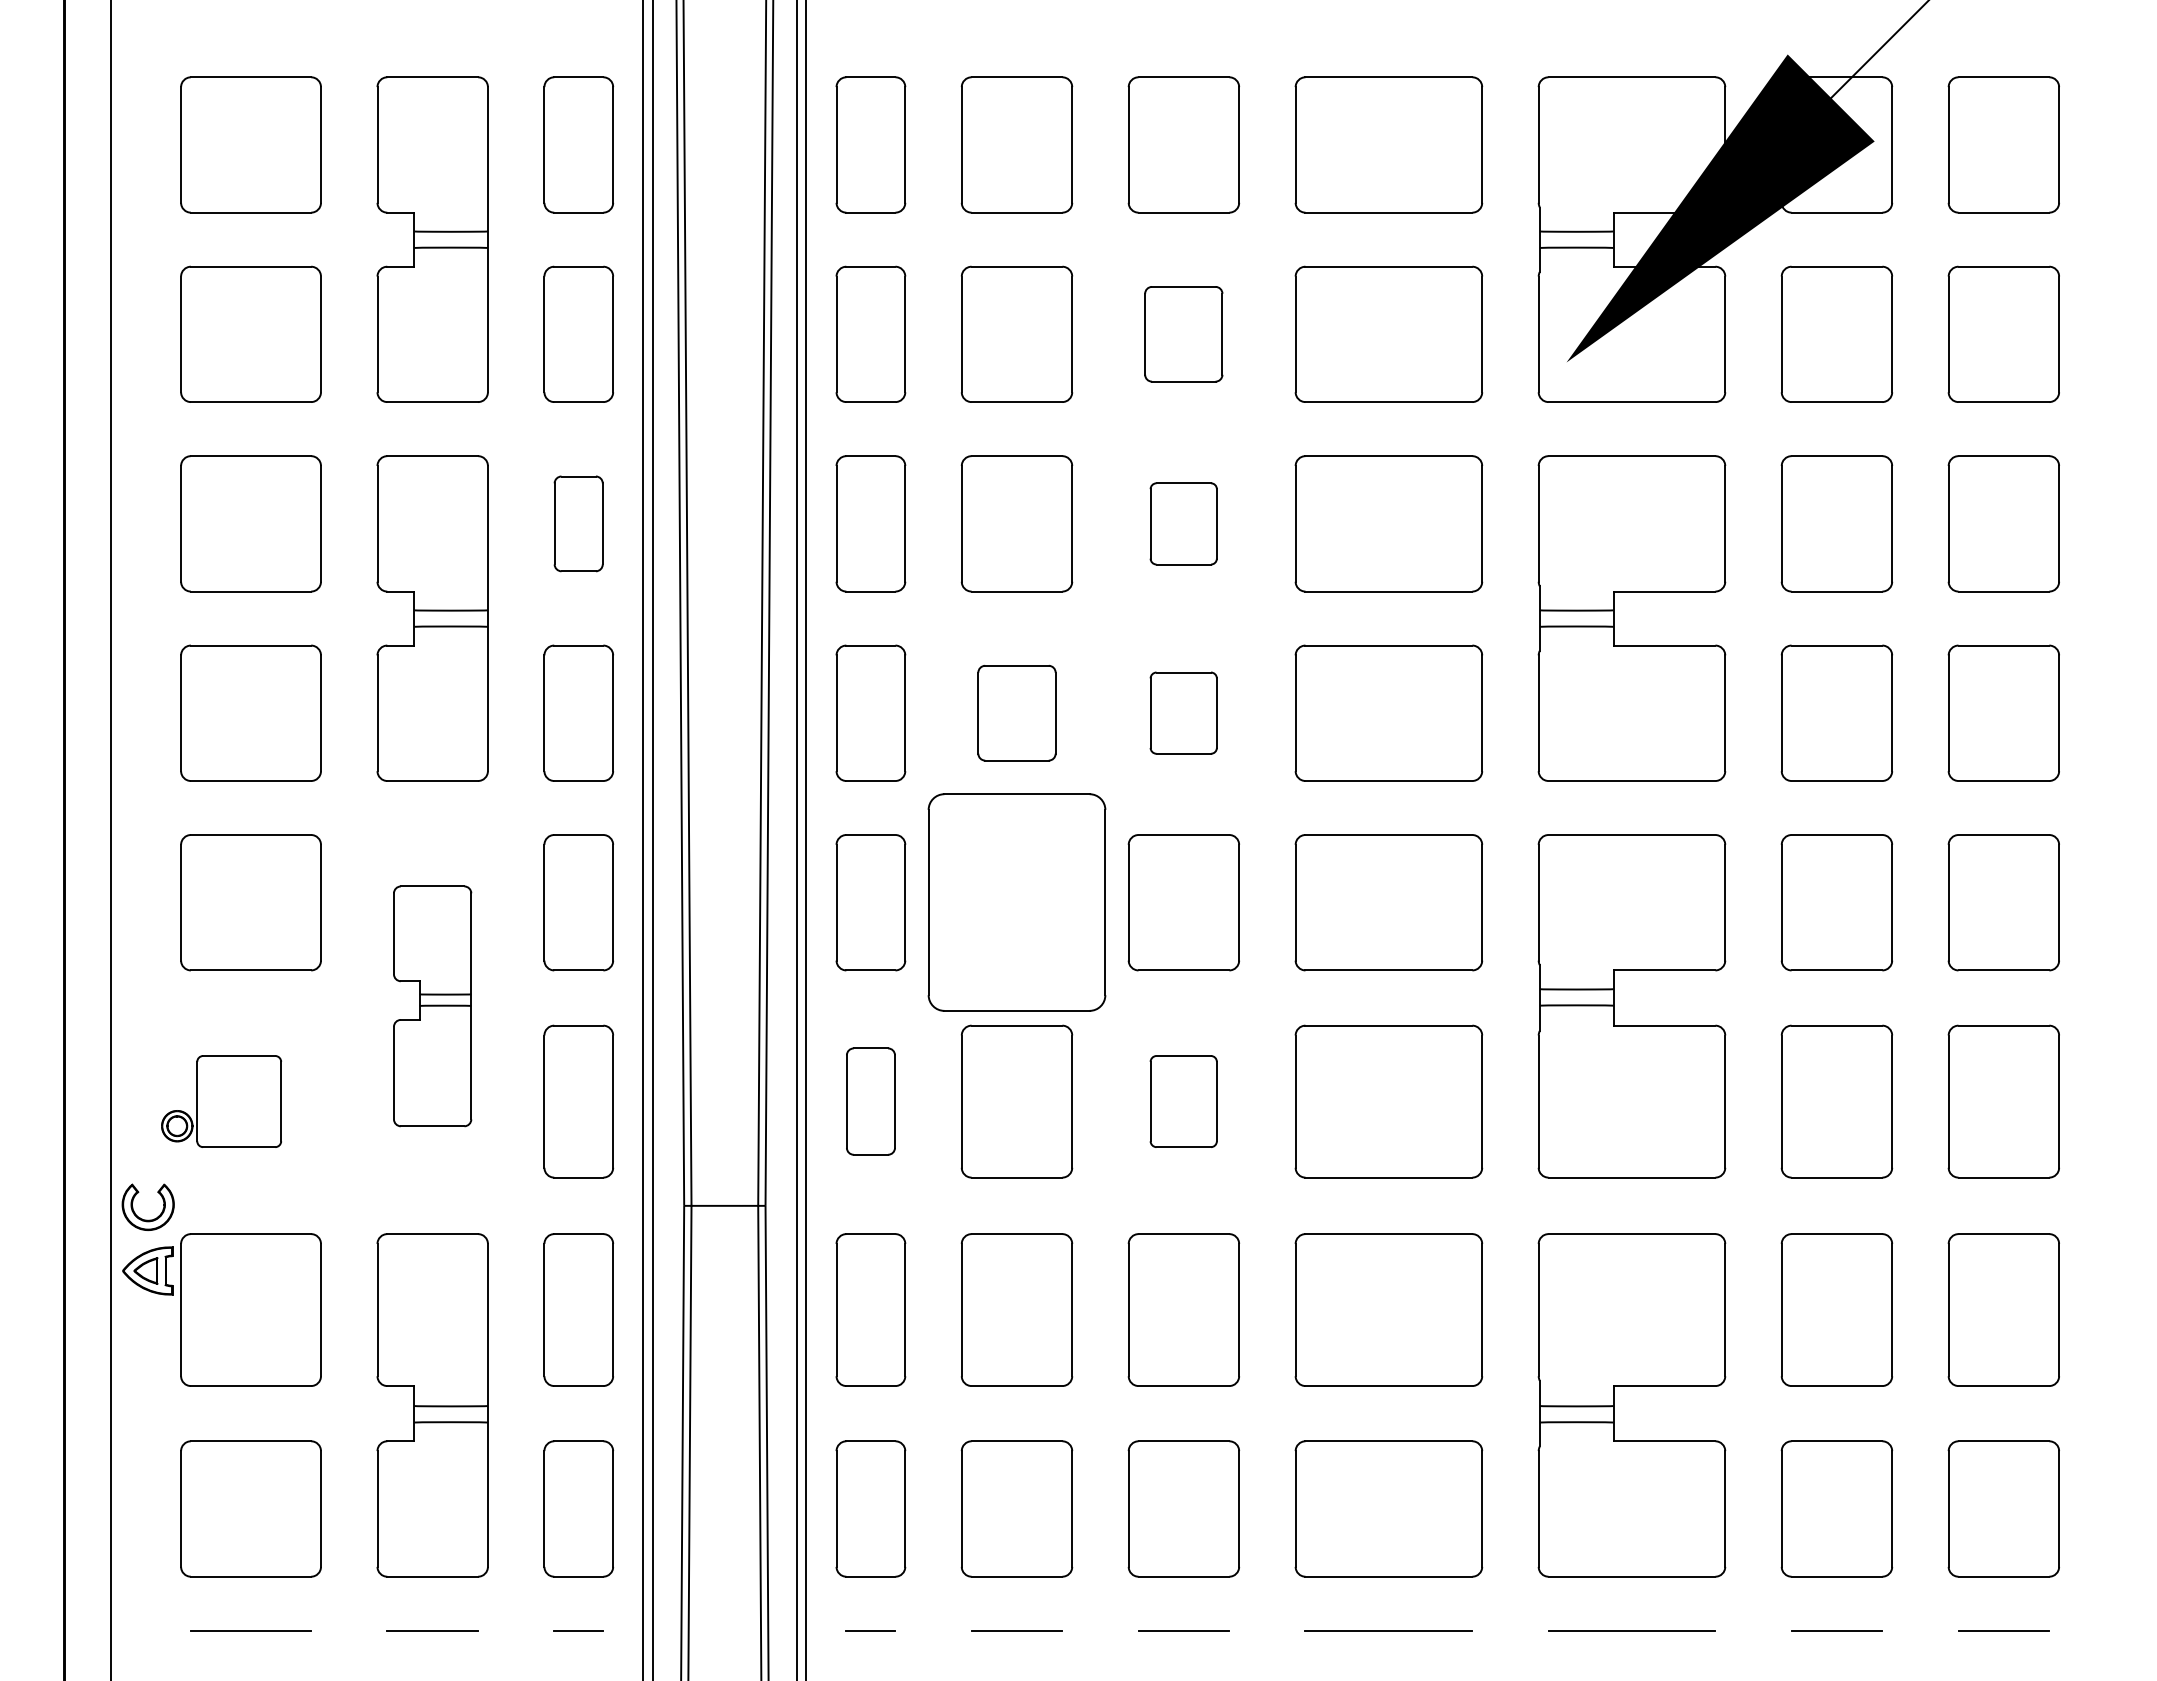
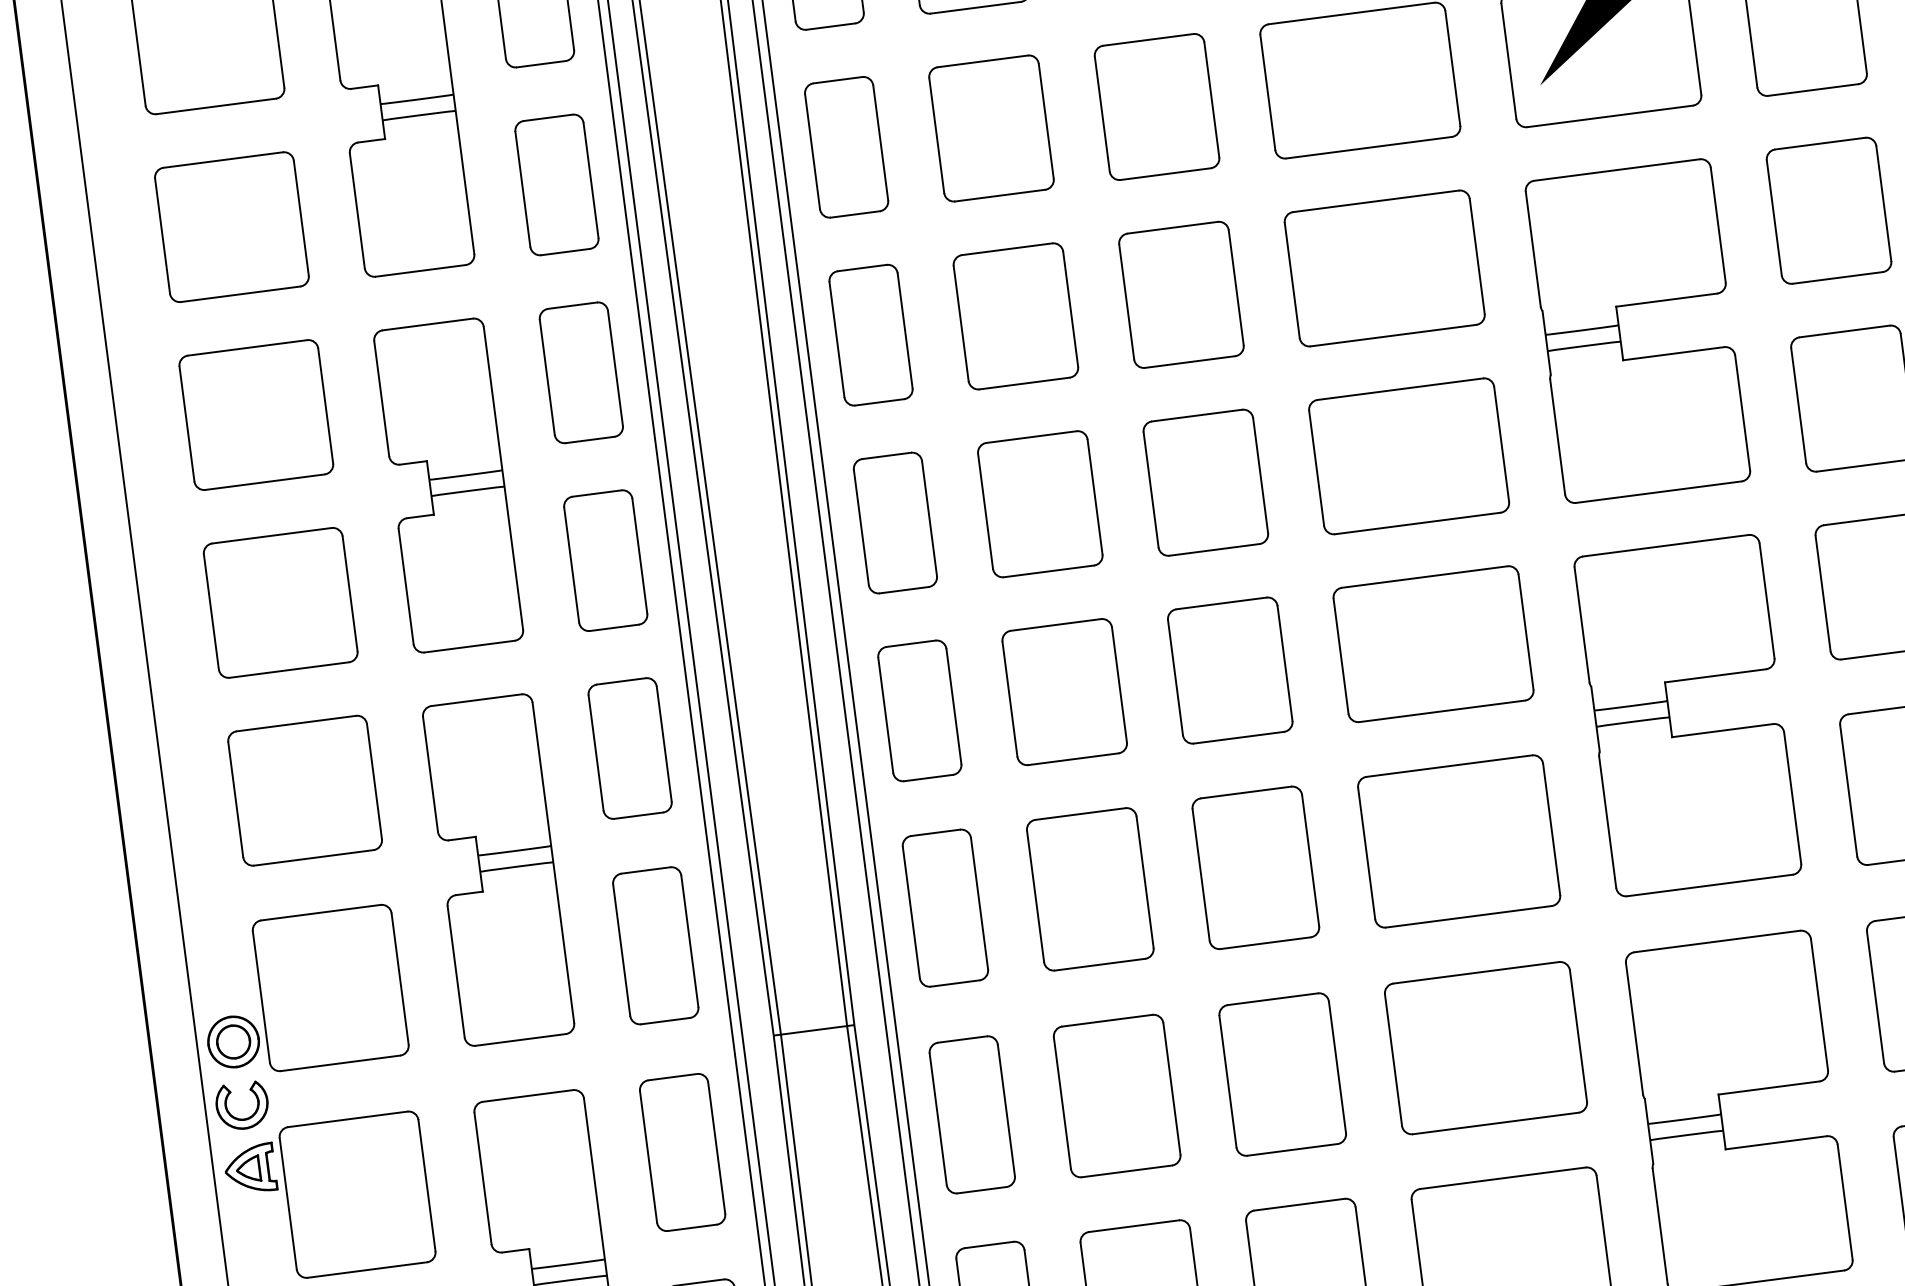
part: (1183, 333) -> (1156, 106), size x1.43
part: (578, 523) -> (581, 372), size x1.43
part: (1183, 523) -> (1180, 294), size x1.67
part: (1016, 712) -> (1039, 503), size x1.43
part: (1183, 712) -> (1205, 482), size x1.67
part: (1016, 902) -> (1064, 691), size x0.62
part: (432, 1006) -> (498, 870), size x1.43
part: (221, 1101) -> (301, 991), size x1.67
part: (870, 1101) -> (945, 908), size x1.43
part: (1183, 1101) -> (1255, 867), size x1.67

